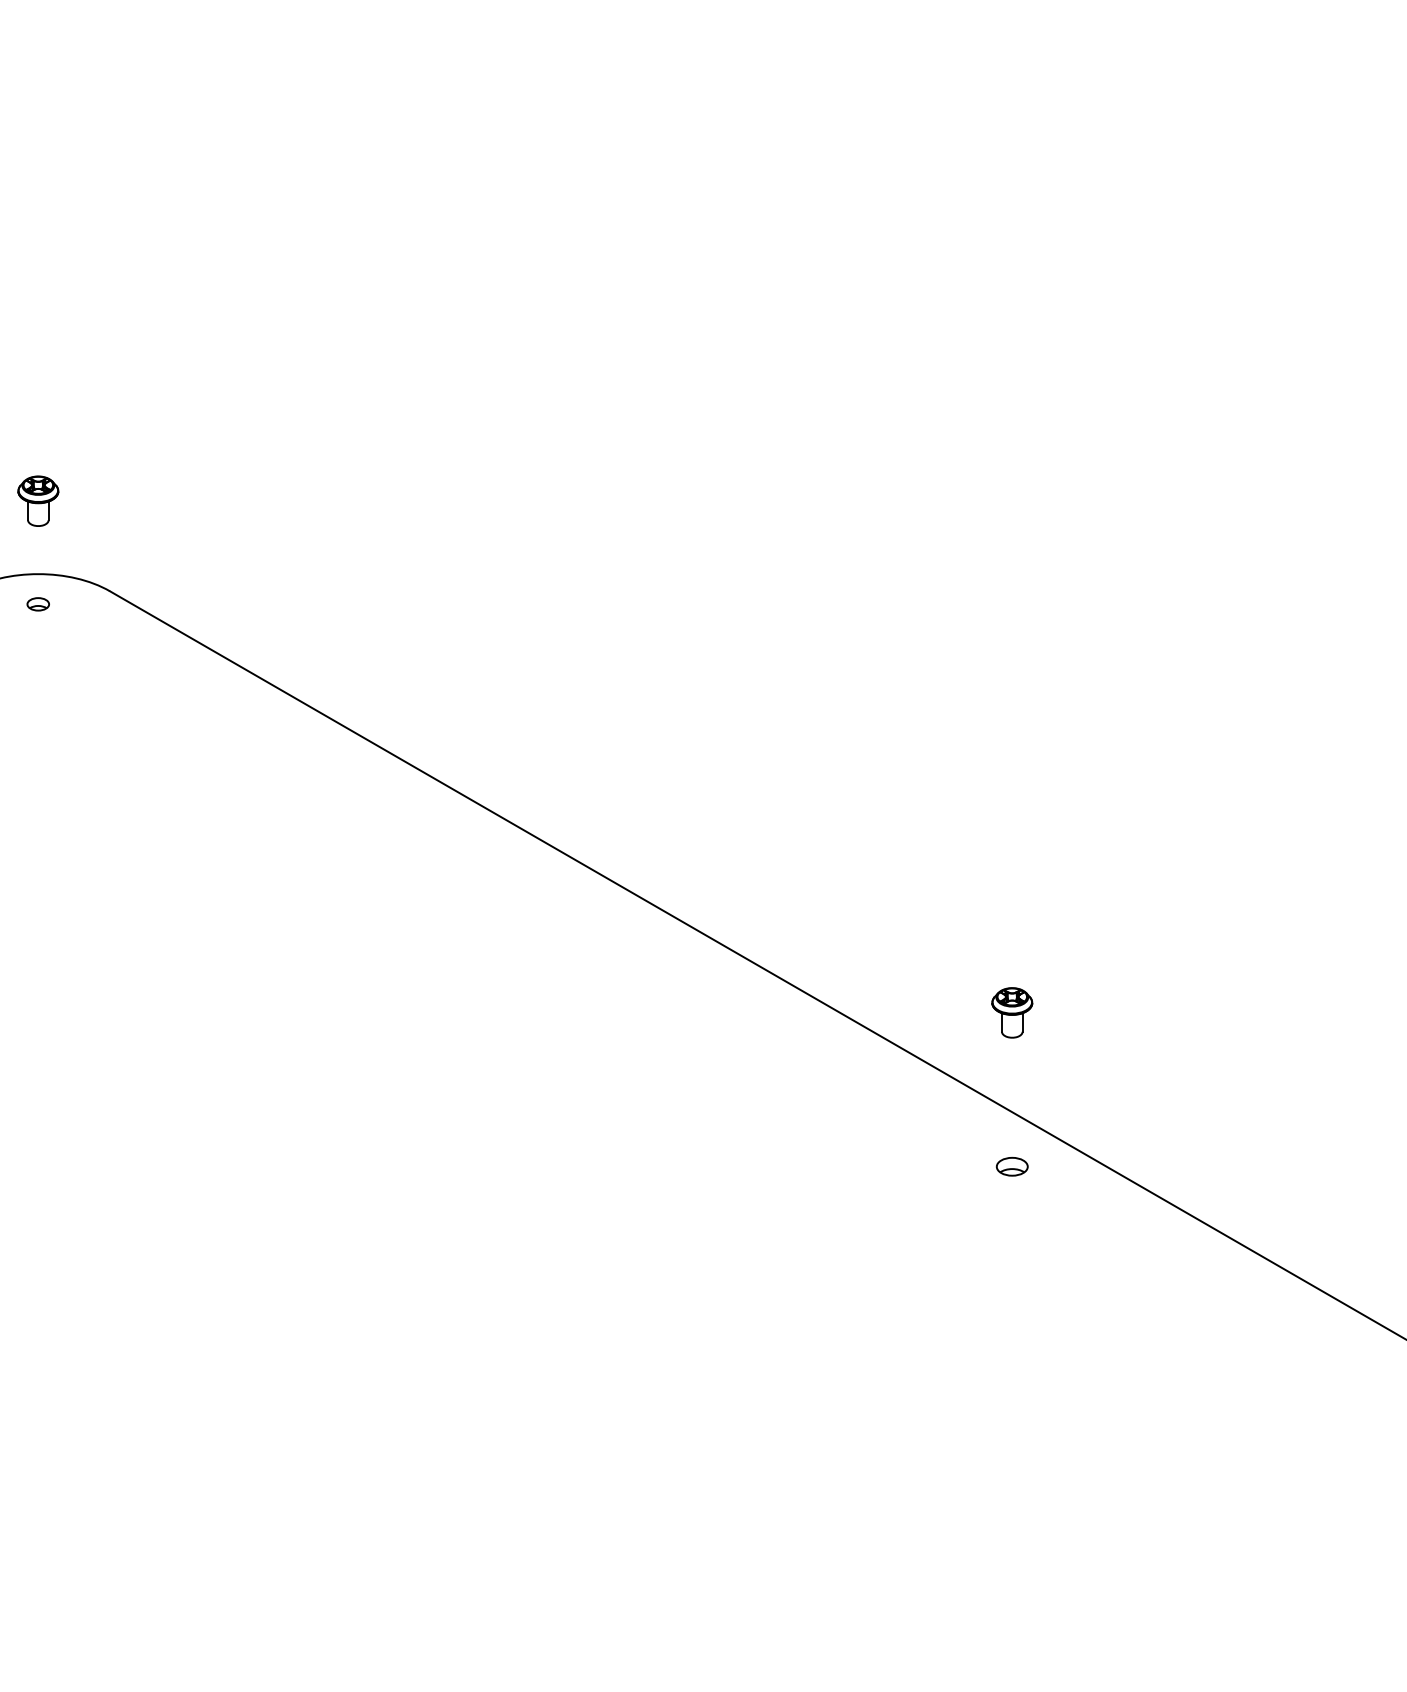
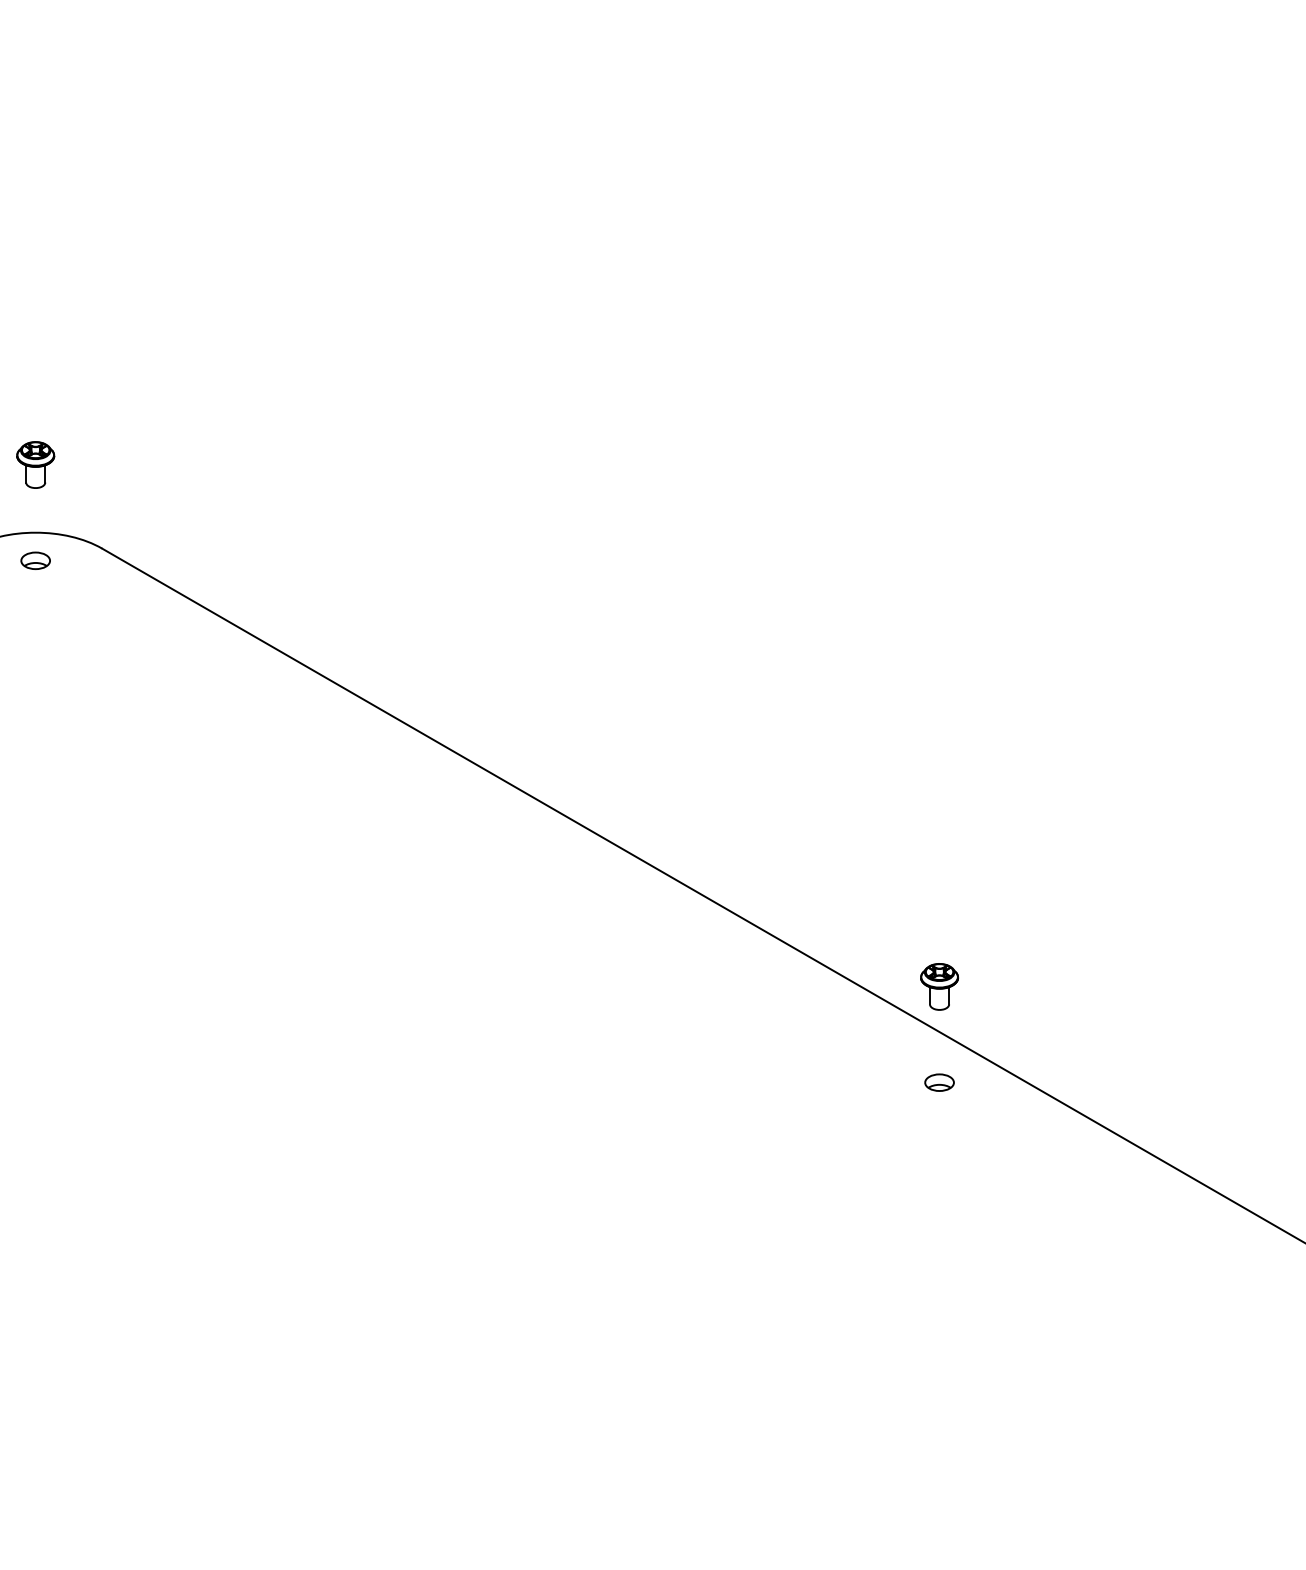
part: (38, 604) -> (35, 560), size x1.43
part: (1012, 1012) -> (939, 986), moved

